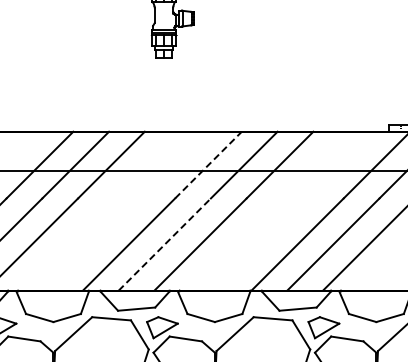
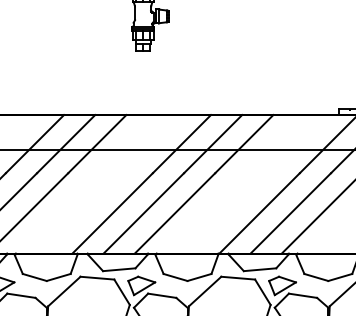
line: (208, 164) -> (181, 143), dashed -> solid
line: (165, 244) -> (144, 213), dashed -> solid

